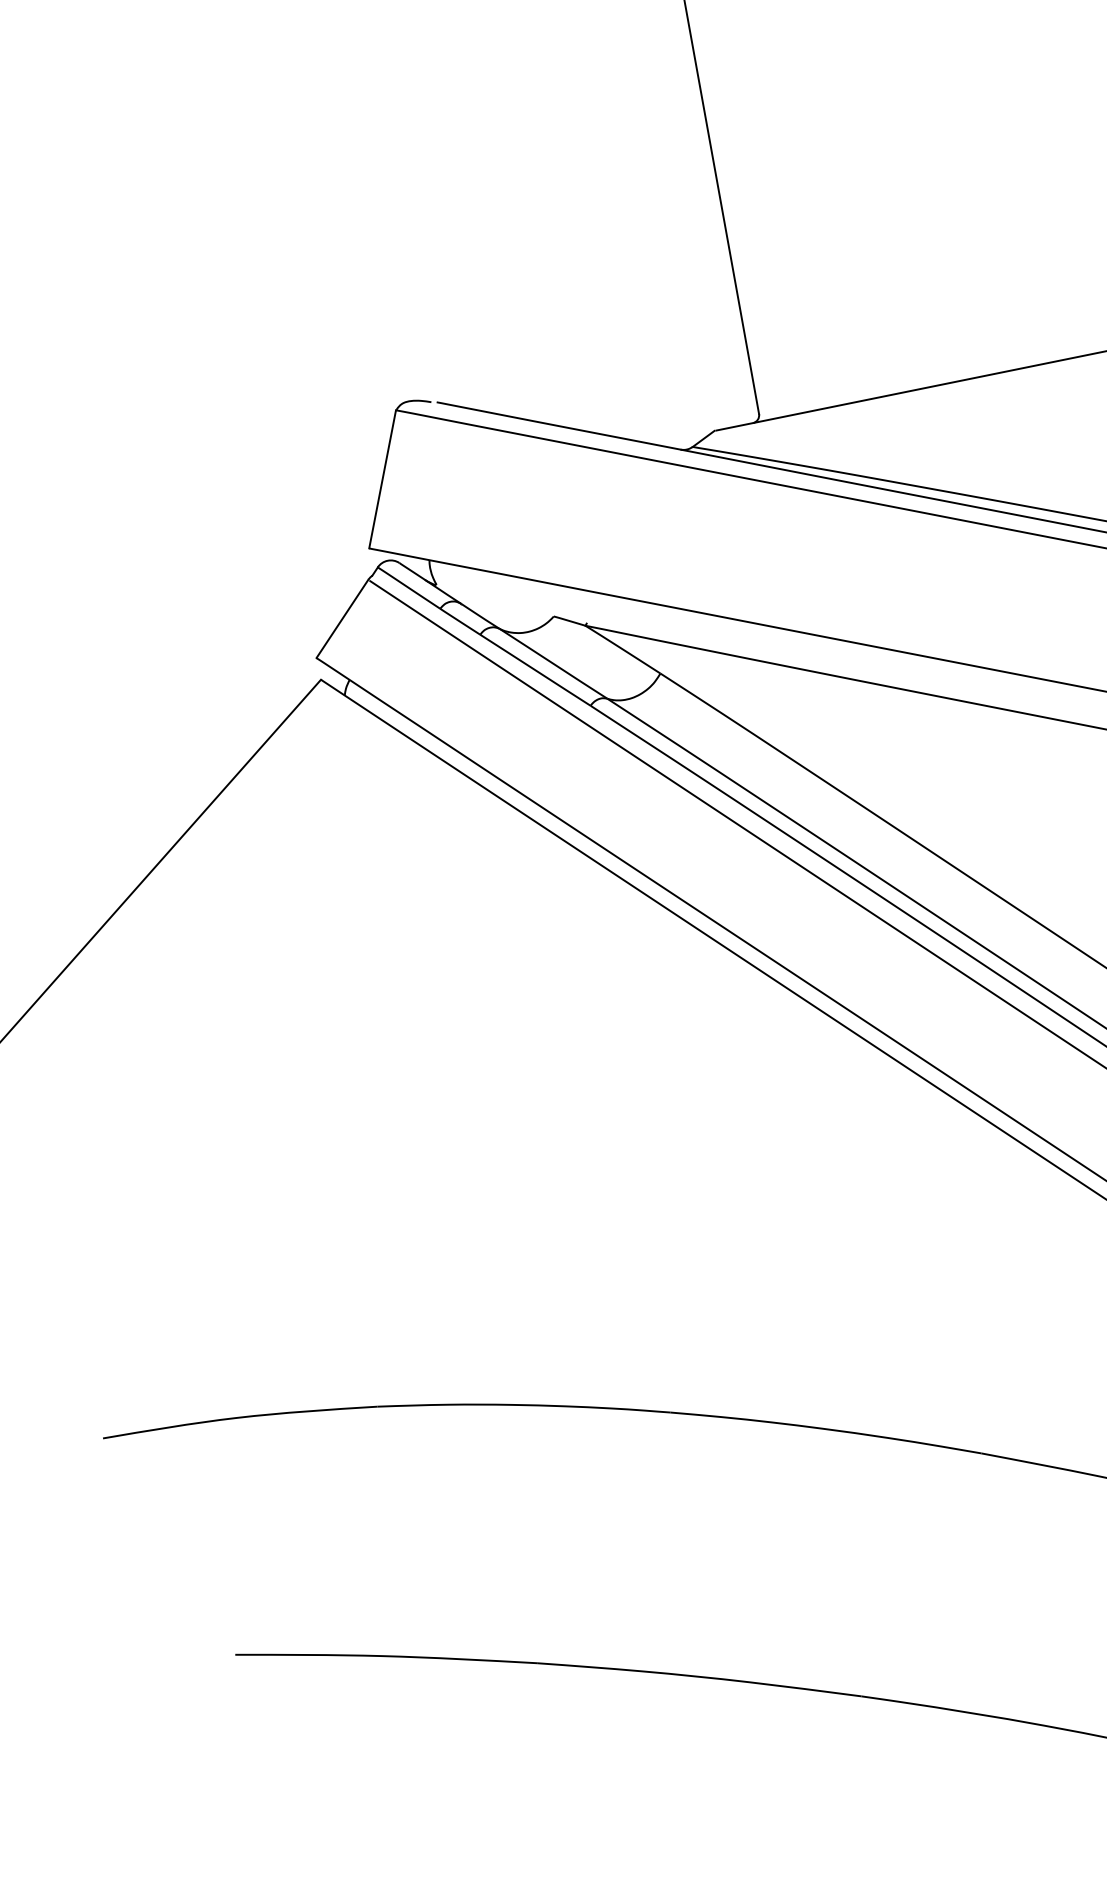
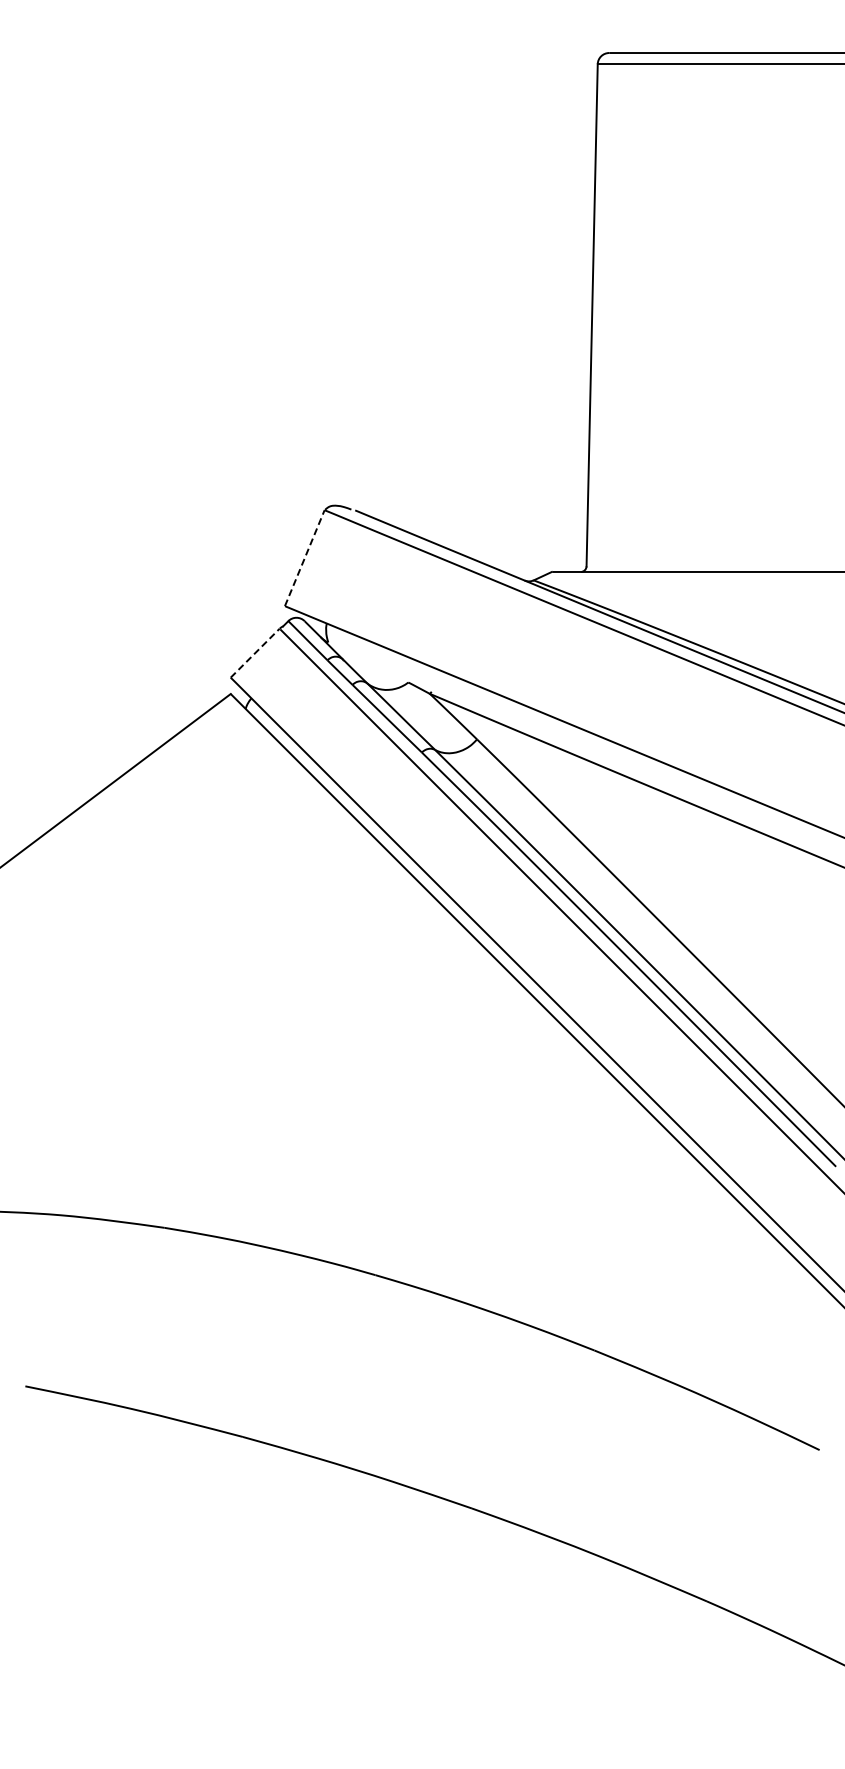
line: (382, 479) -> (304, 558), solid -> dashed
line: (342, 619) -> (255, 653), solid -> dashed

